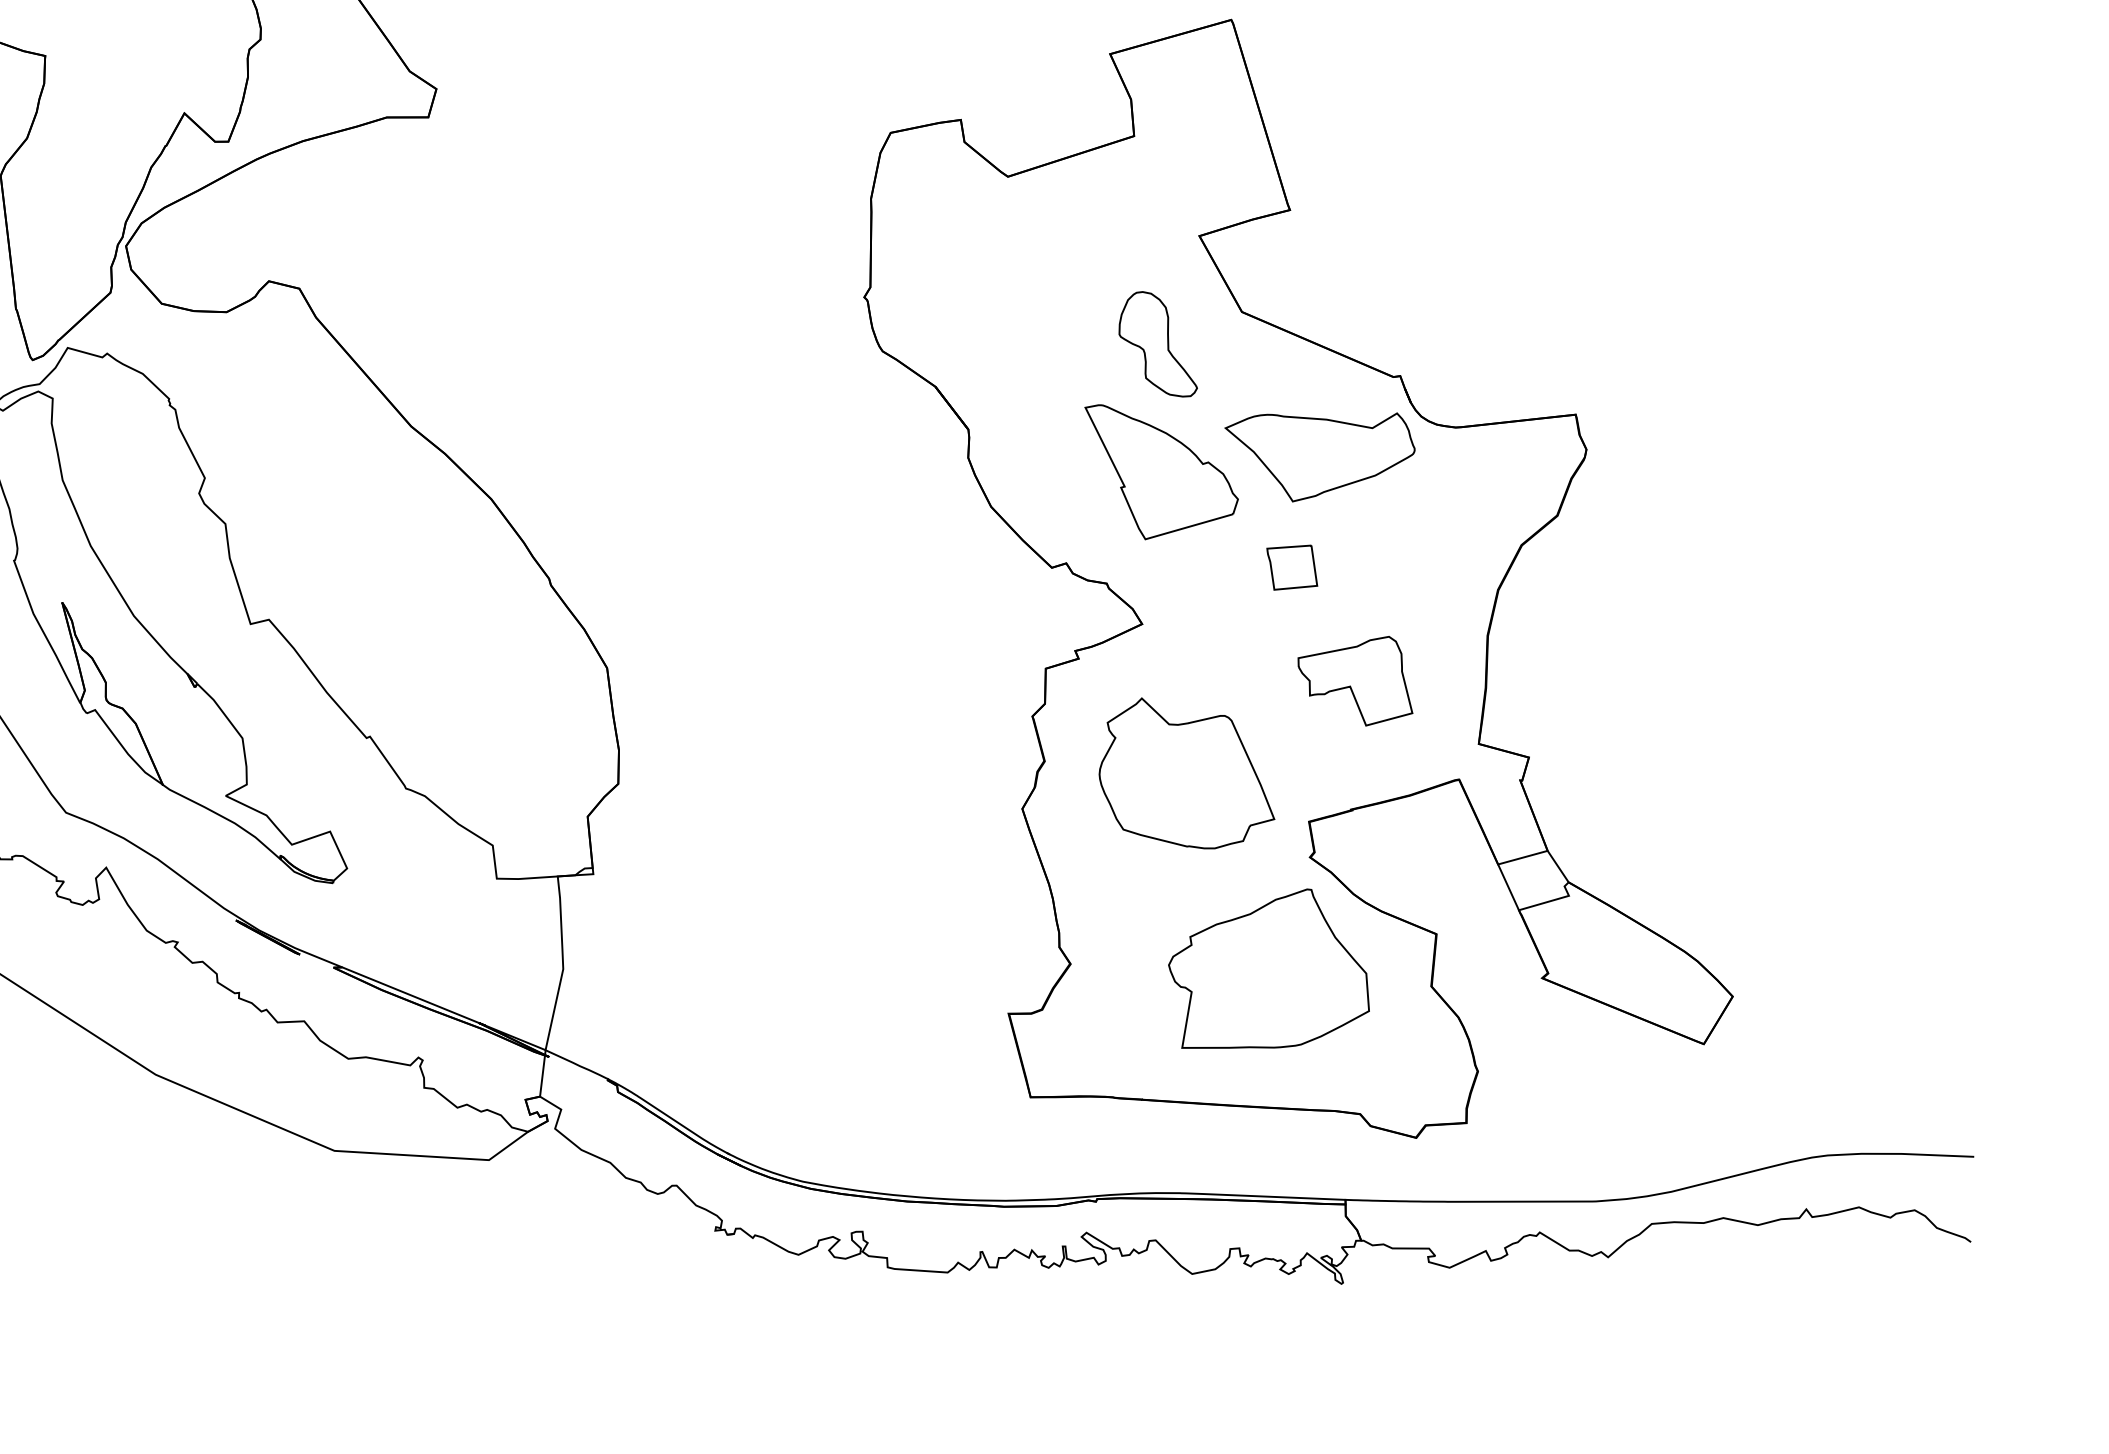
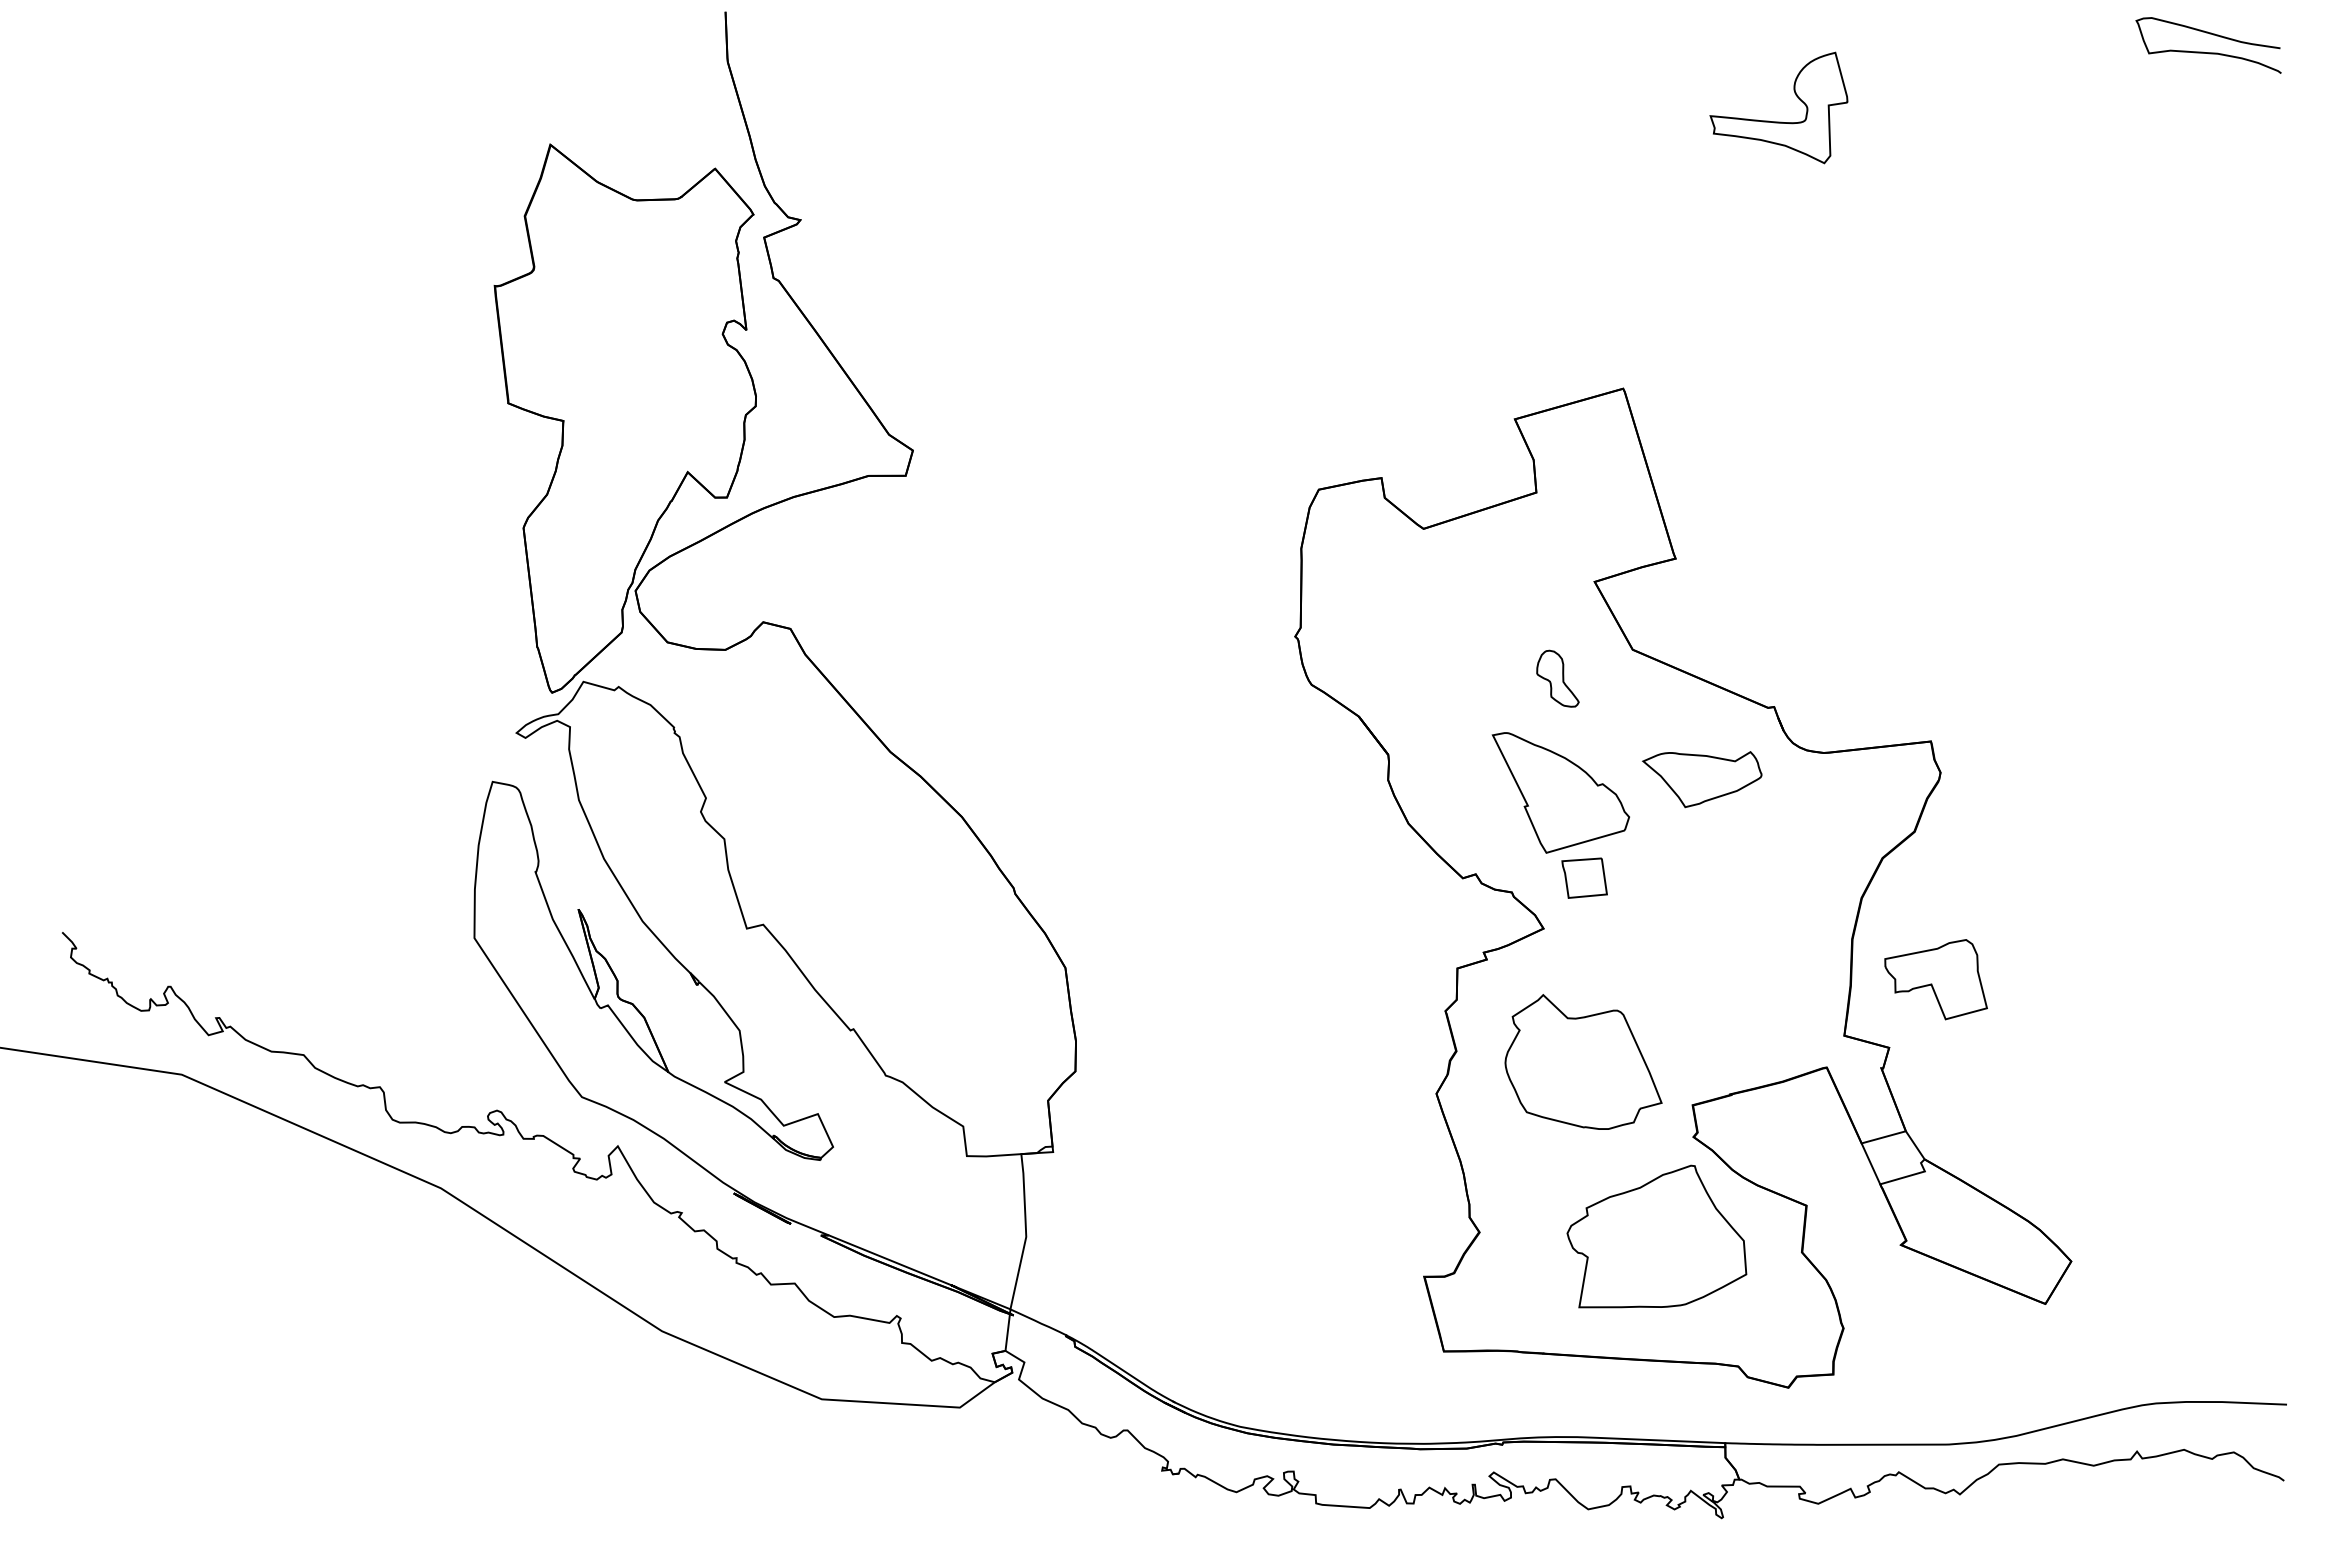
part: (1157, 344) -> (1557, 678), size x0.6
part: (1318, 457) -> (1701, 779), size x0.7
part: (1292, 566) -> (1584, 877), moved
part: (1354, 681) -> (1935, 979), moved

